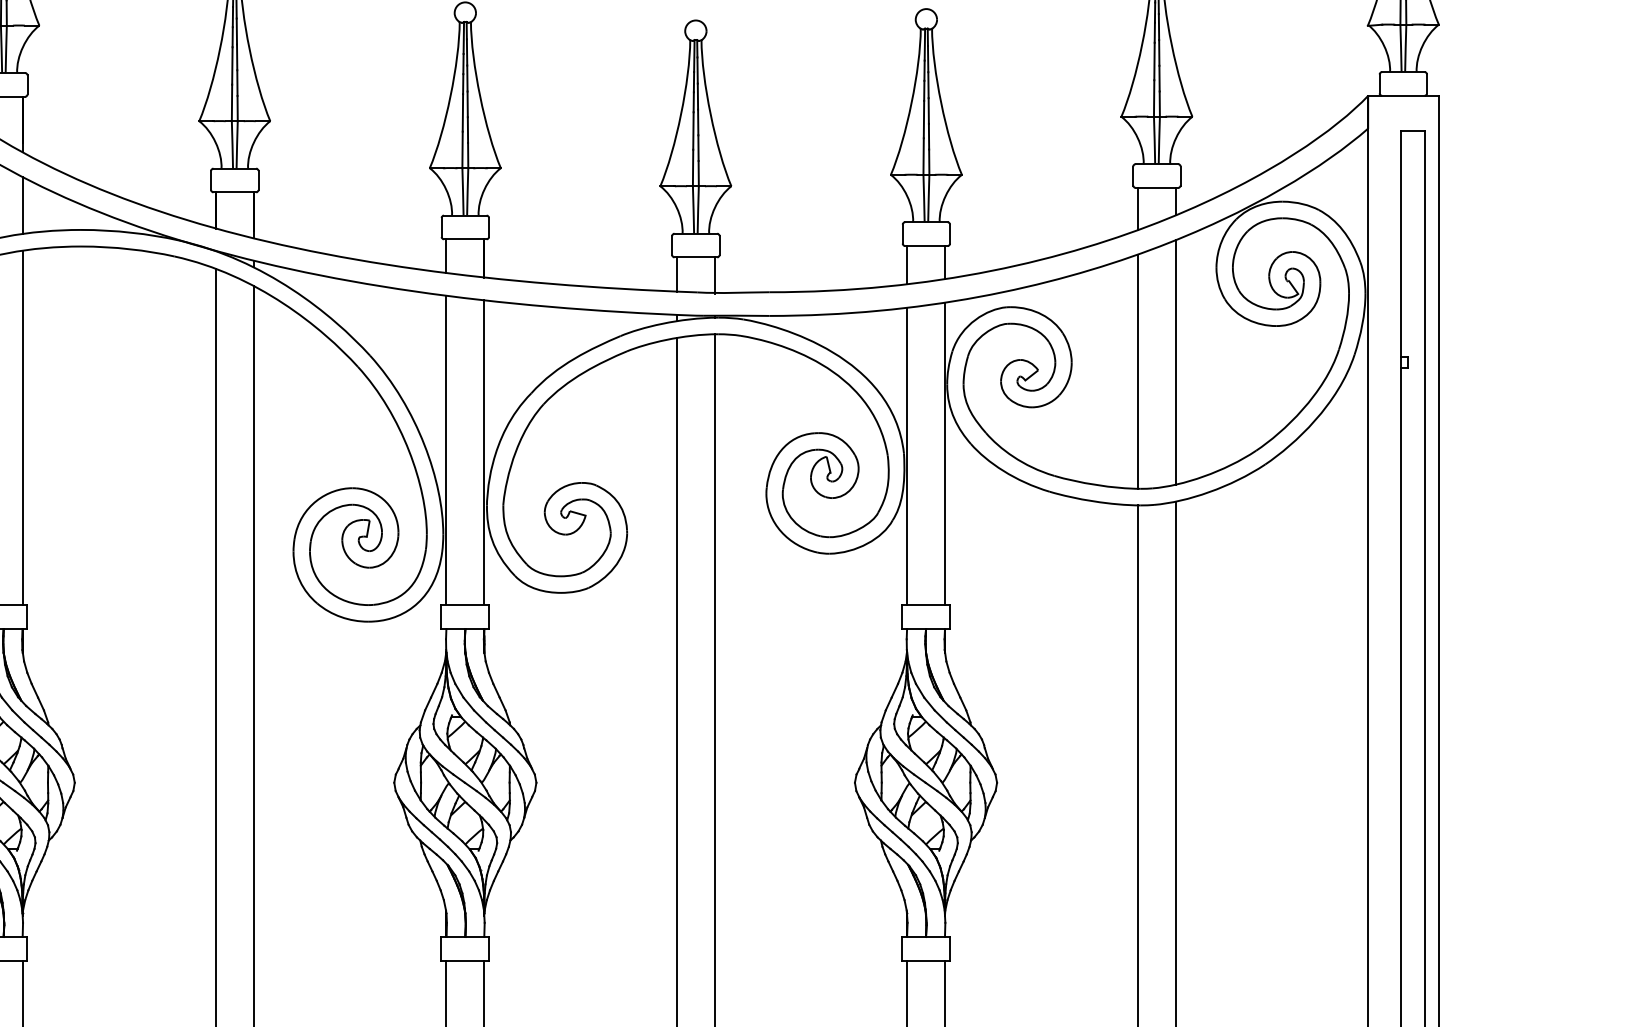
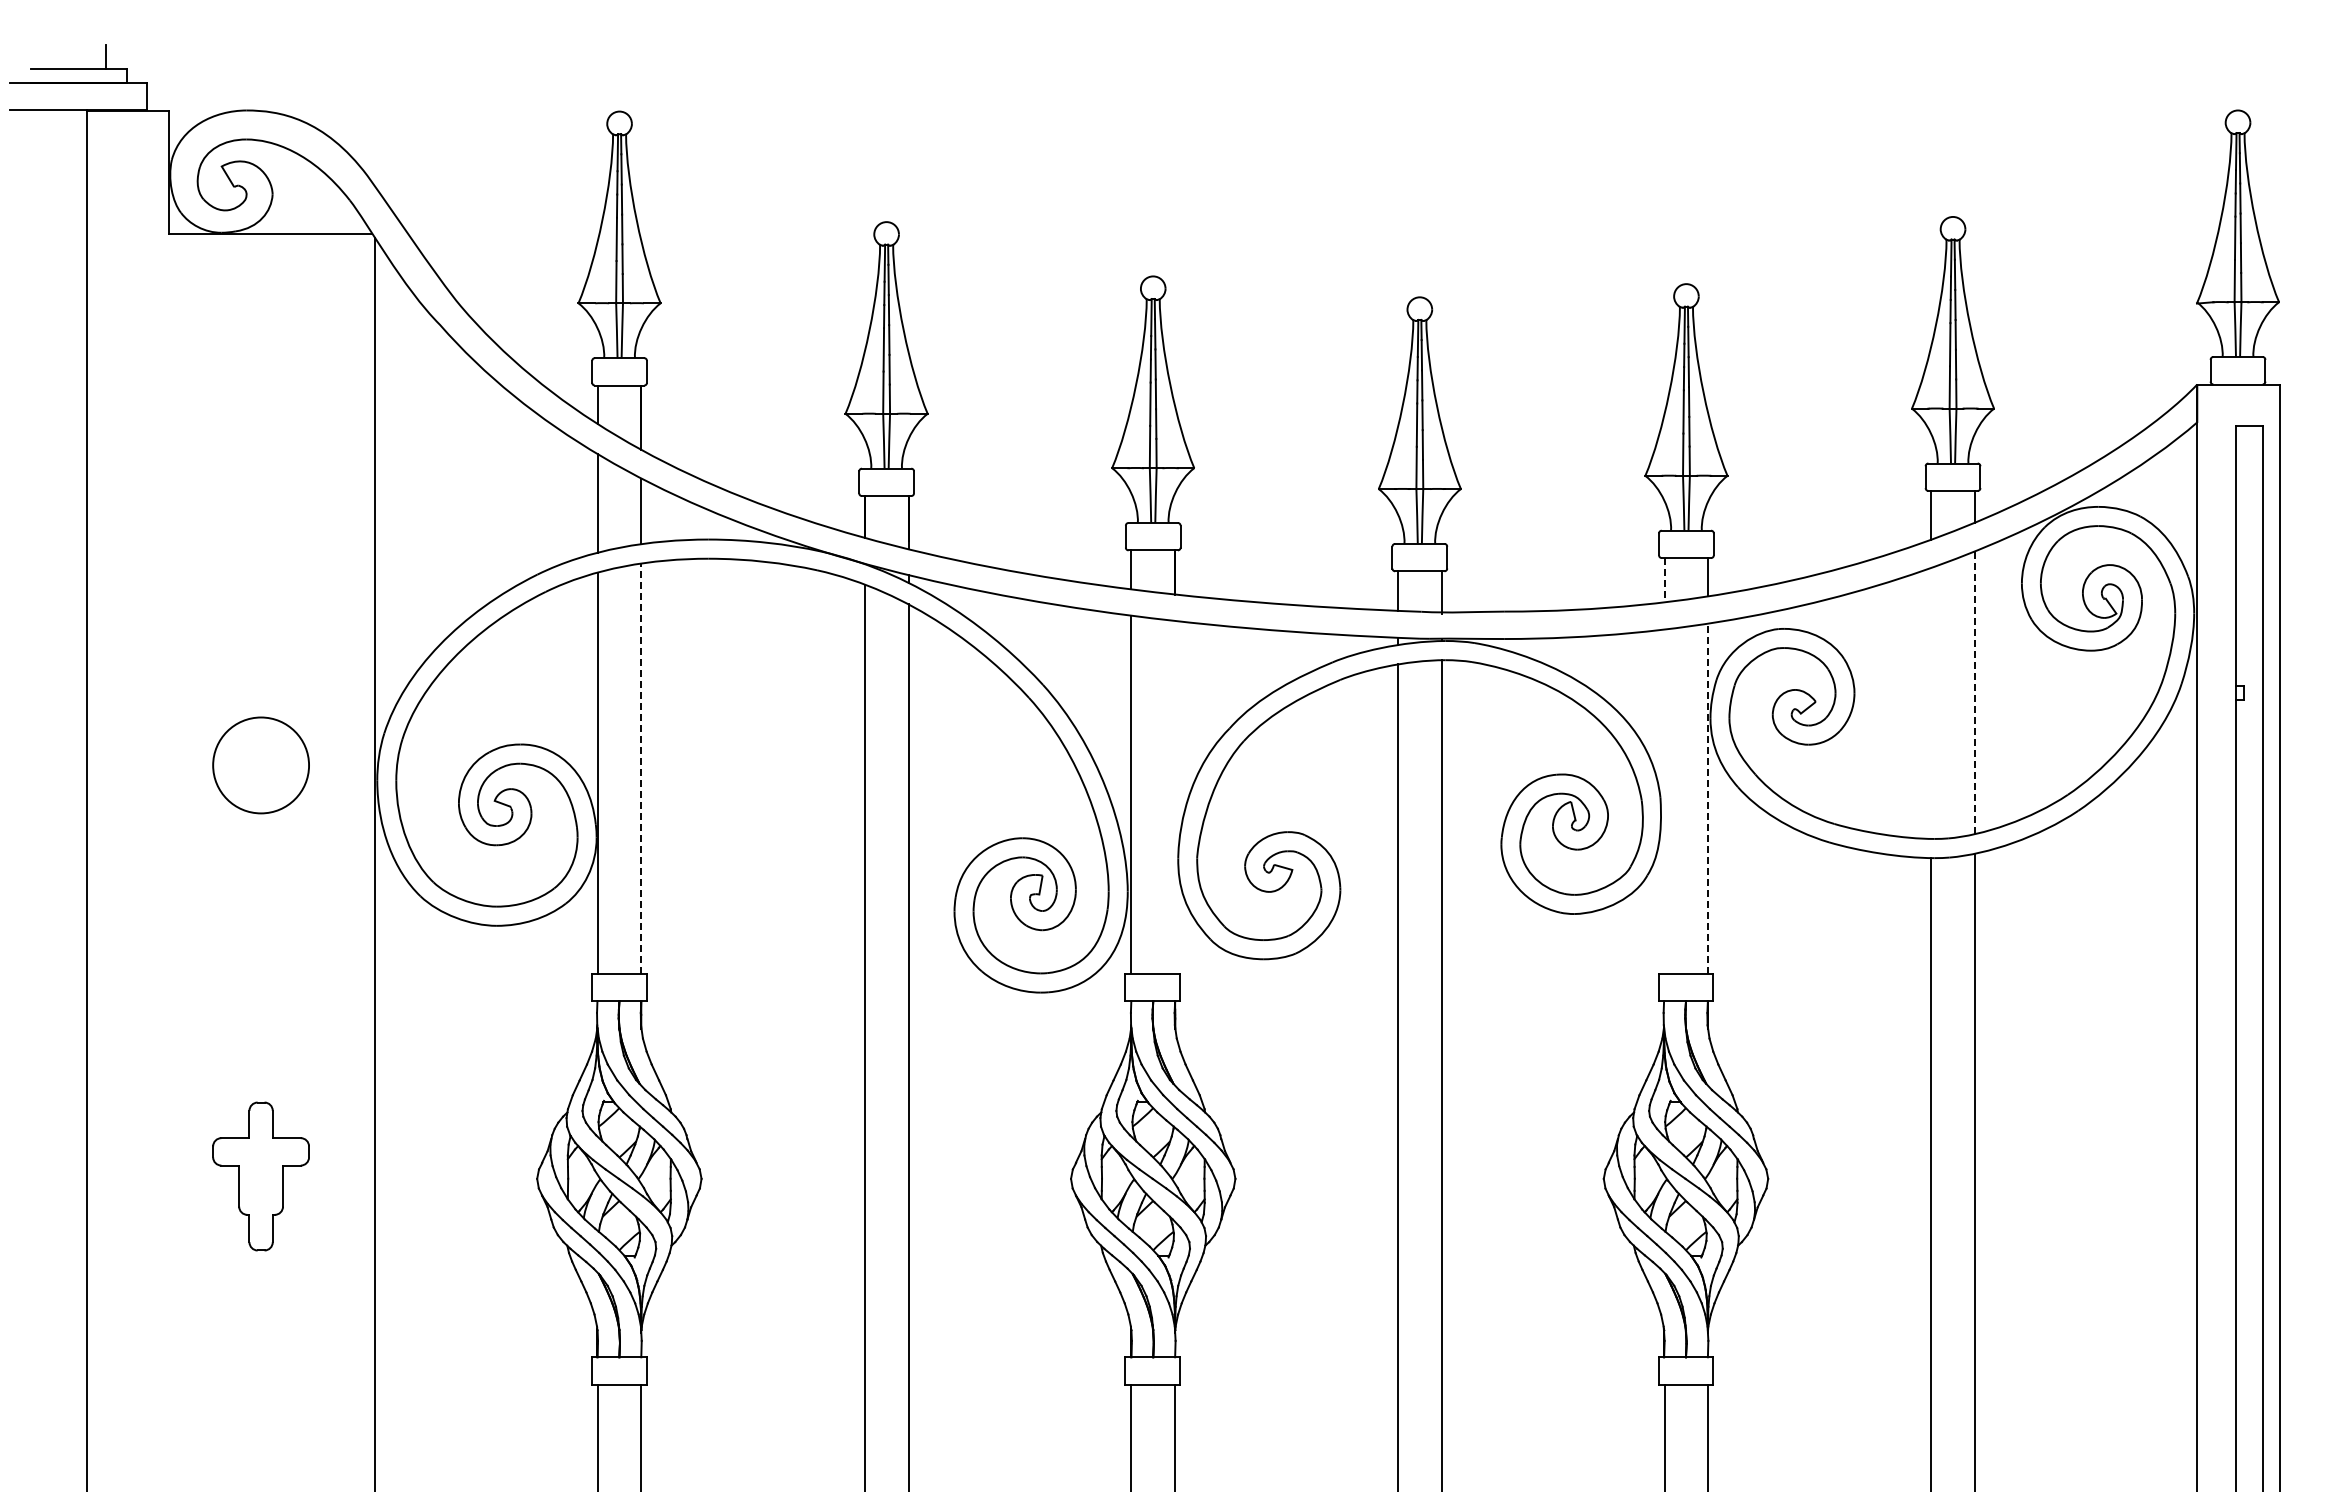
line: (907, 265) -> (1664, 580), solid -> dashed
line: (1175, 362) -> (1974, 692), solid -> dashed
line: (1138, 371) -> (1931, 703), removed
line: (22, 427) -> (641, 768), solid -> dashed
line: (484, 452) -> (1175, 796), removed
line: (945, 453) -> (1708, 798), solid -> dashed
line: (907, 456) -> (1664, 801), removed

